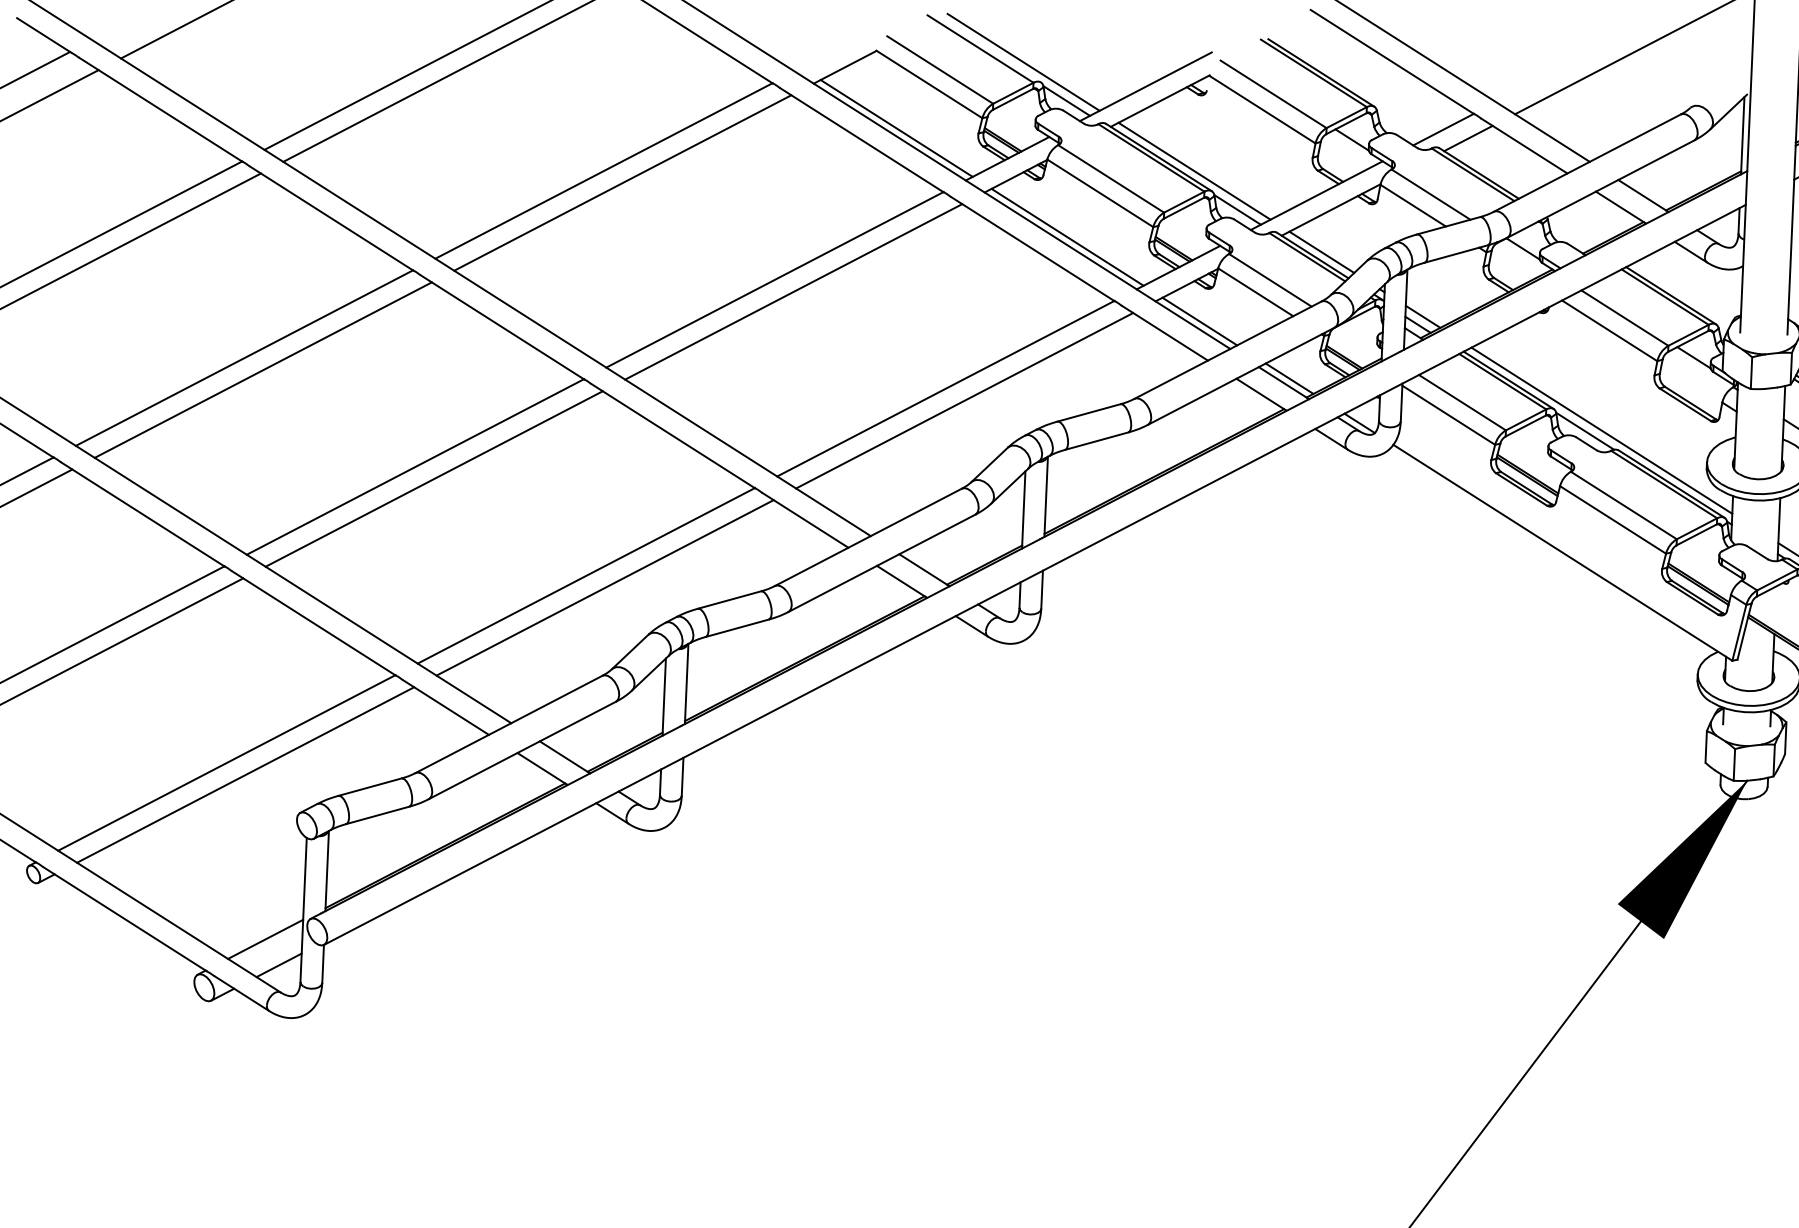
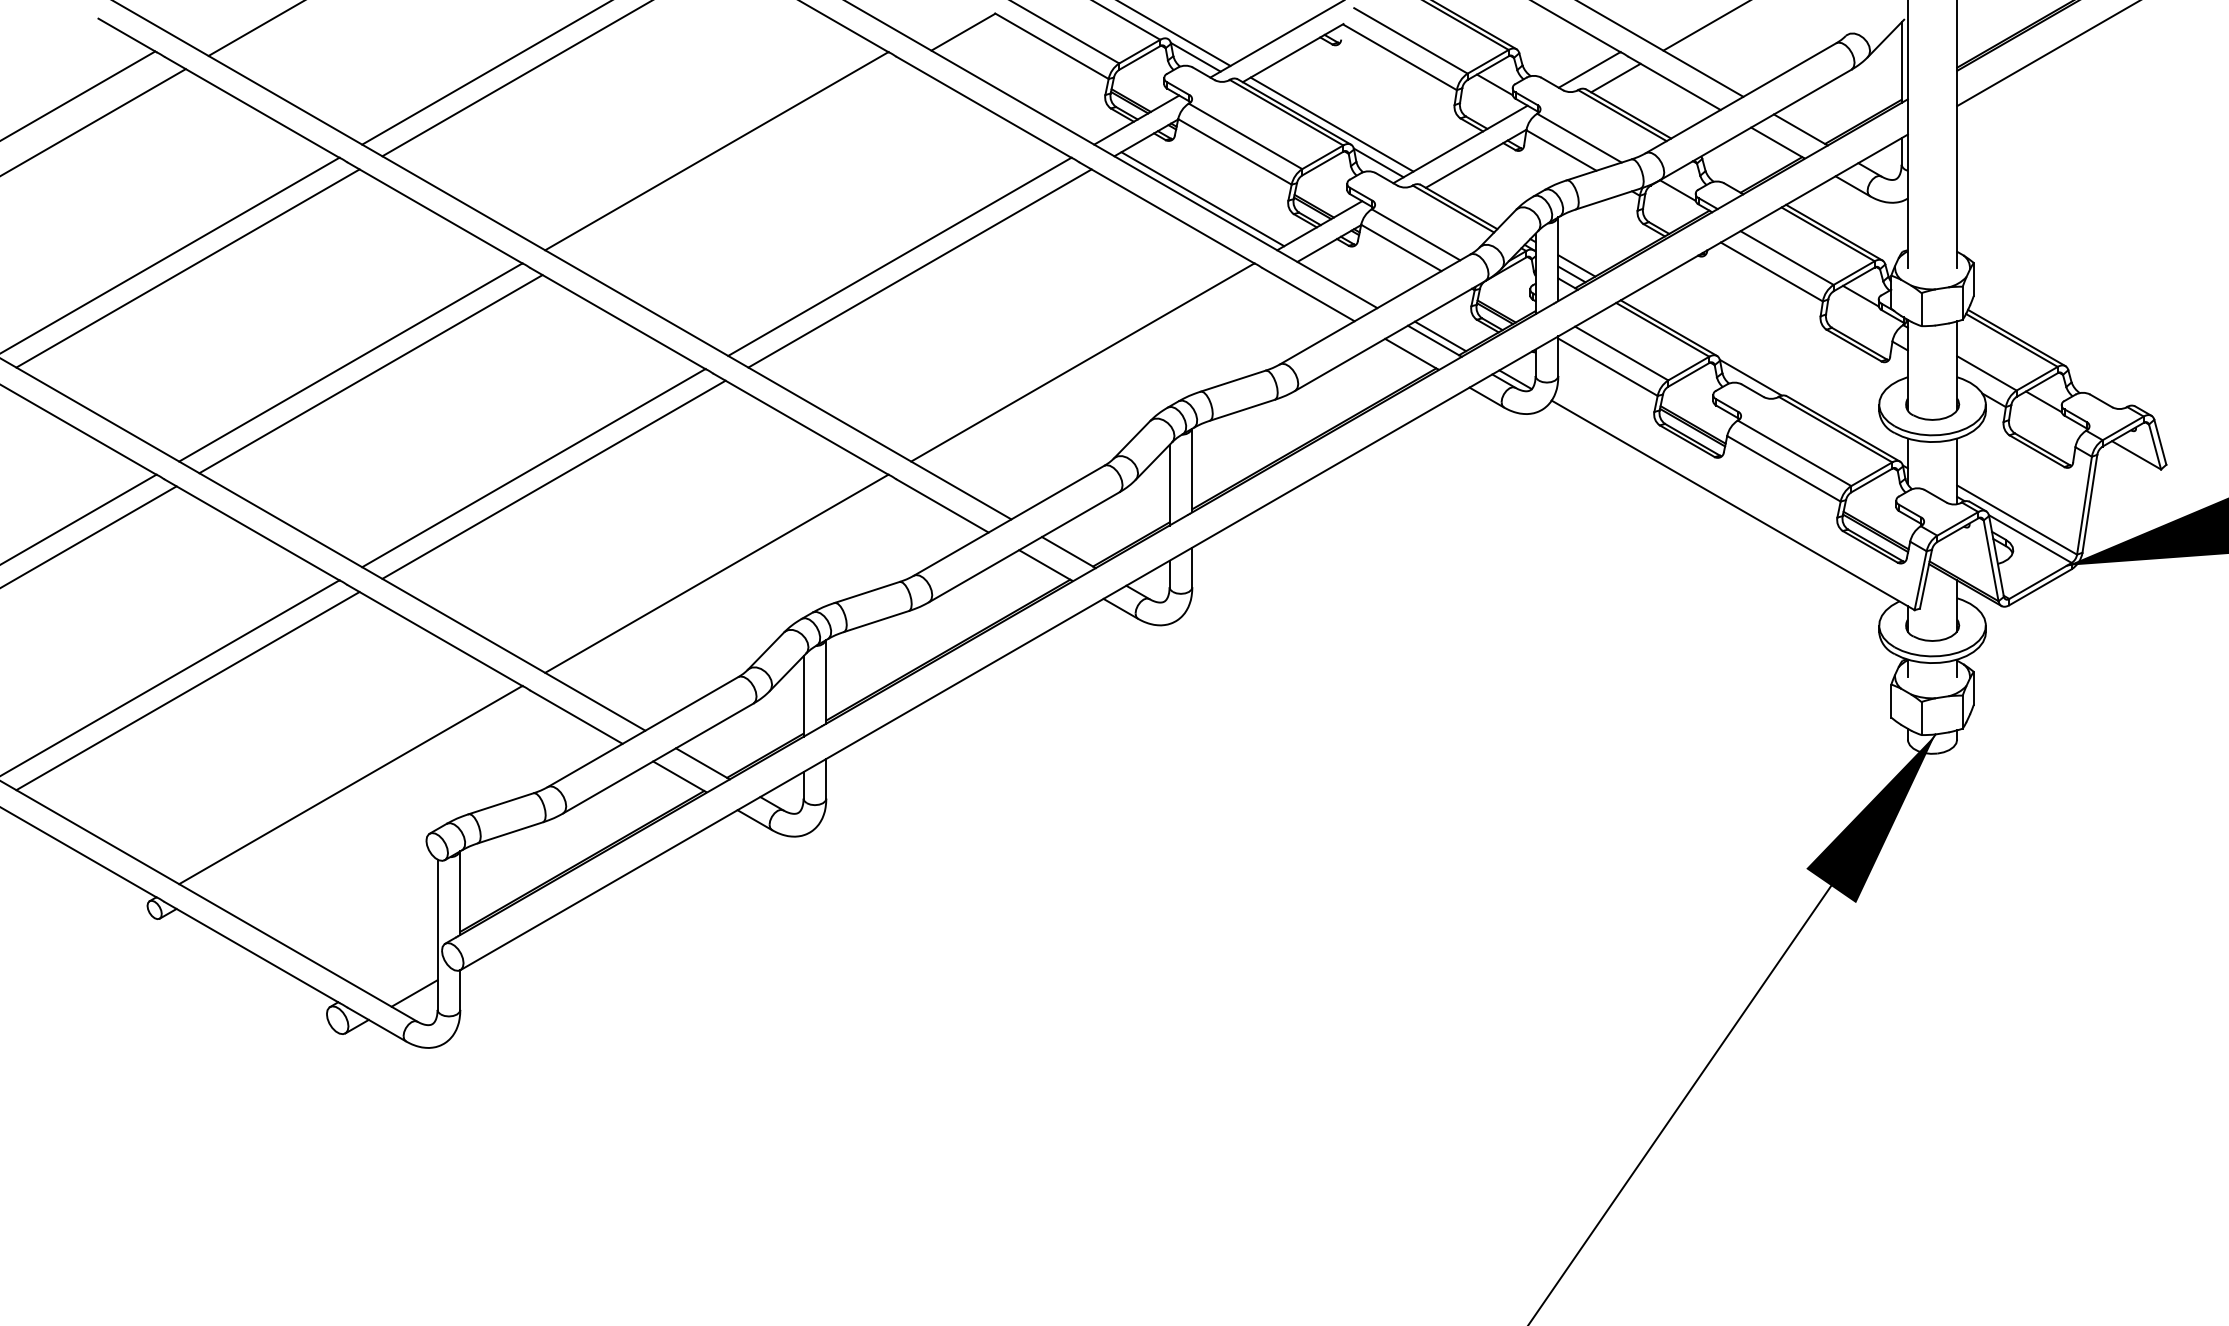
line: (896, 128) -> (1019, 93), removed
line: (622, 182) -> (736, 162), removed
line: (1321, 252) -> (1468, 203), removed
line: (1199, 321) -> (1344, 280), removed
line: (964, 401) -> (1102, 374), removed
line: (1601, 430) -> (1767, 376), removed
line: (604, 587) -> (736, 585), removed
line: (245, 774) -> (370, 796), removed
line: (265, 938) -> (399, 966), removed

